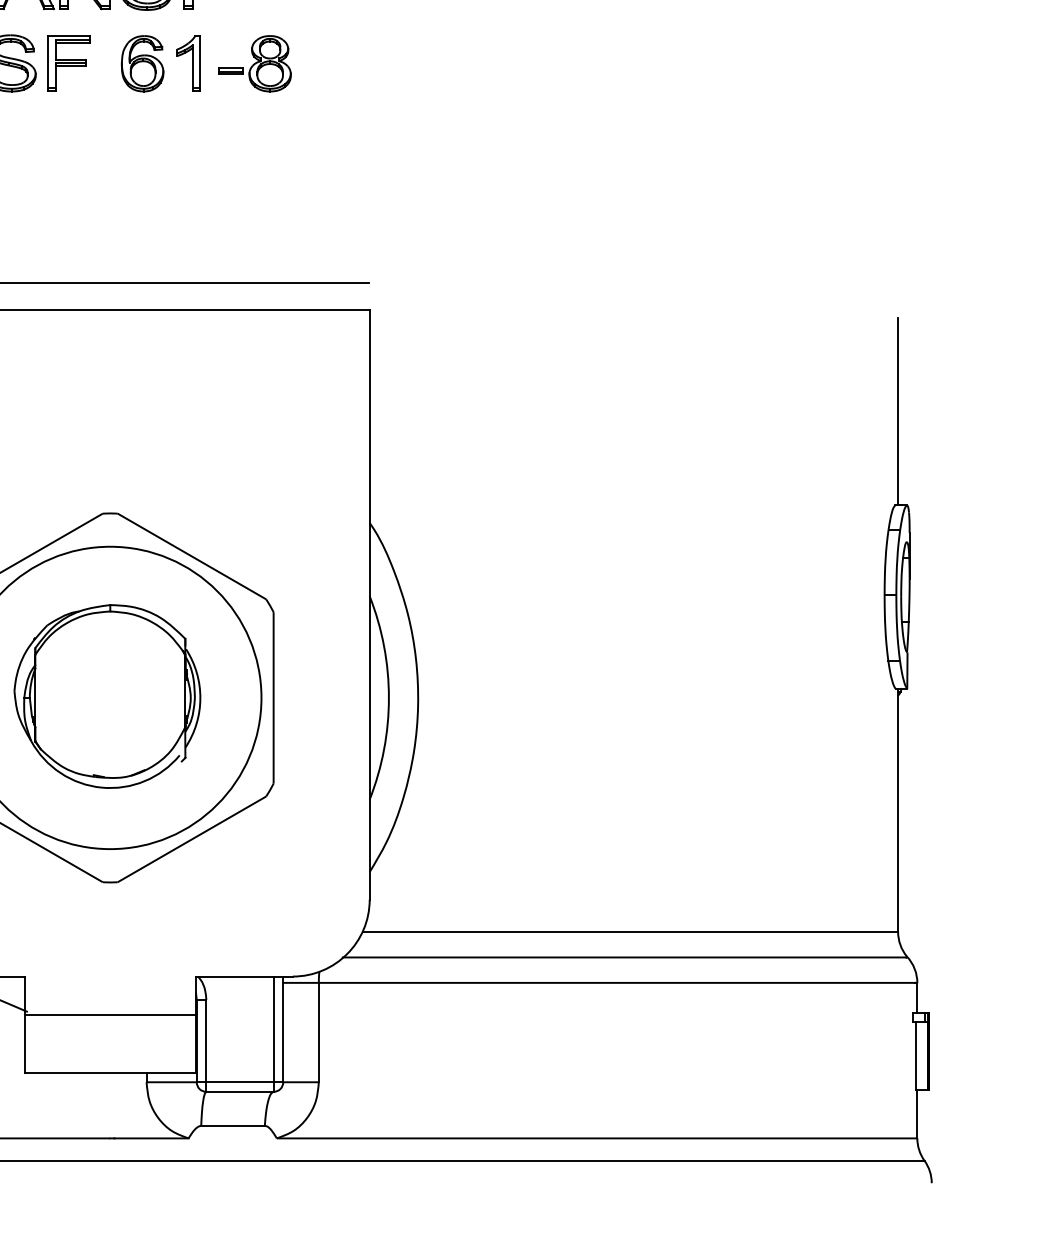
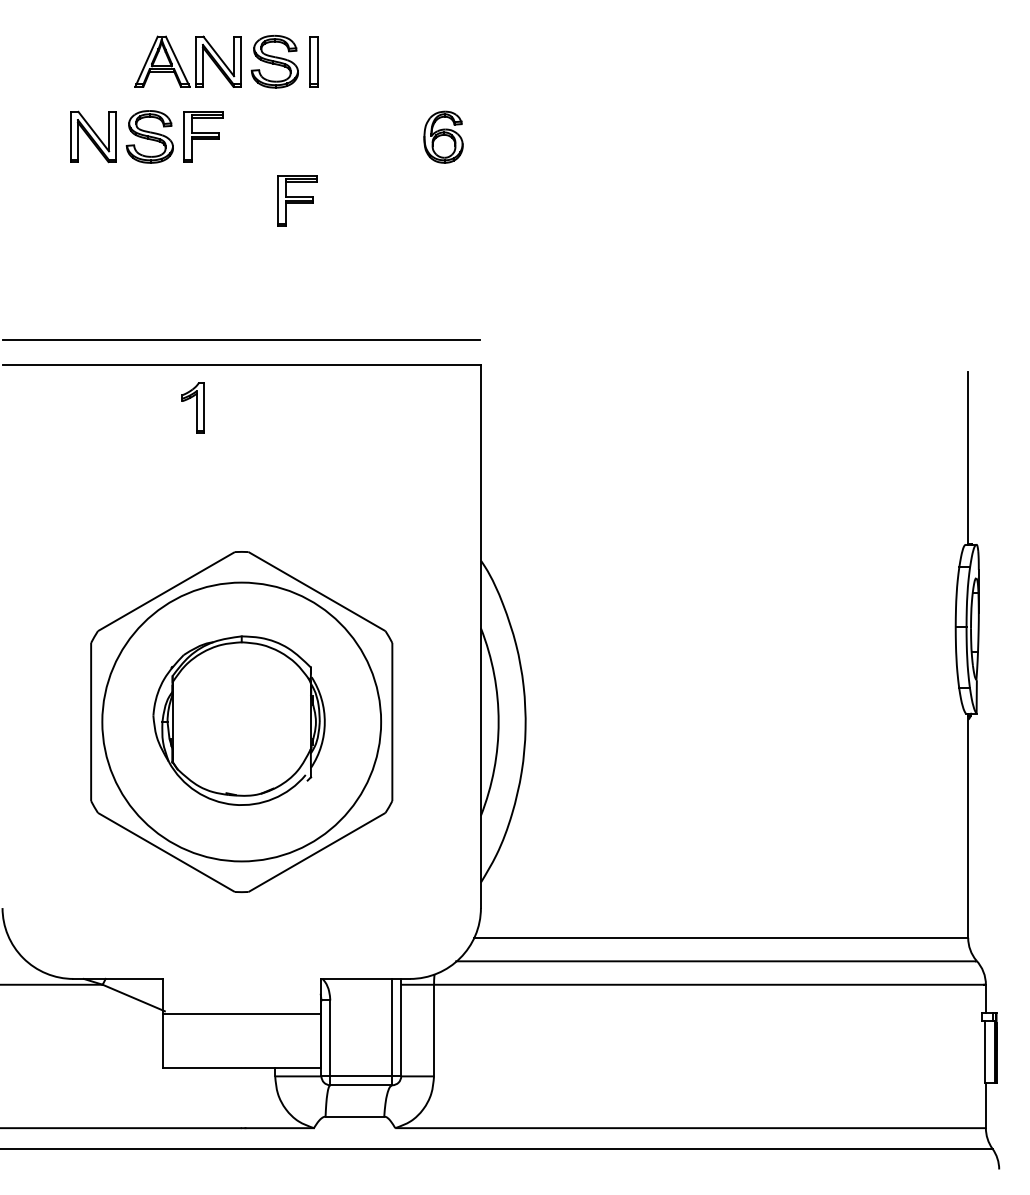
part: (142, 62) -> (443, 136), moved
part: (188, 62) -> (192, 407), moved
part: (255, 62) -> (375, 136), removed
part: (170, 132) -> (297, 200), added

